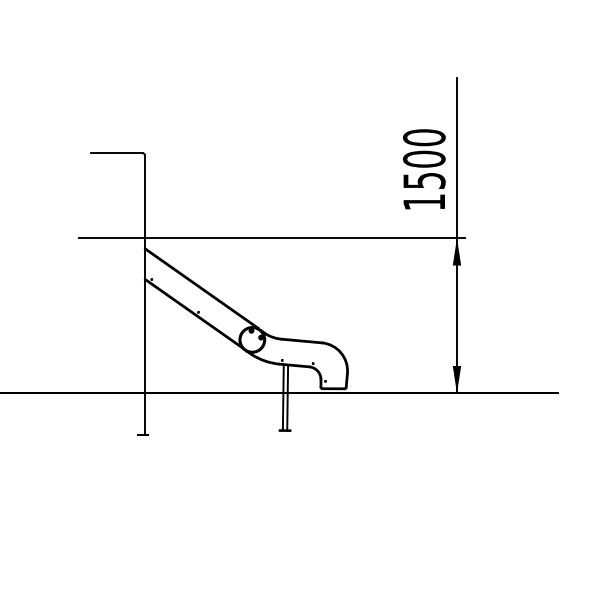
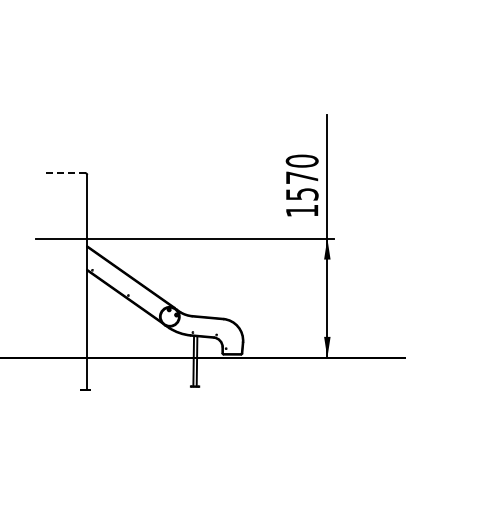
line: (116, 153) -> (65, 173), solid -> dashed
text: (423, 158) -> (301, 177), 1500 -> 1570

